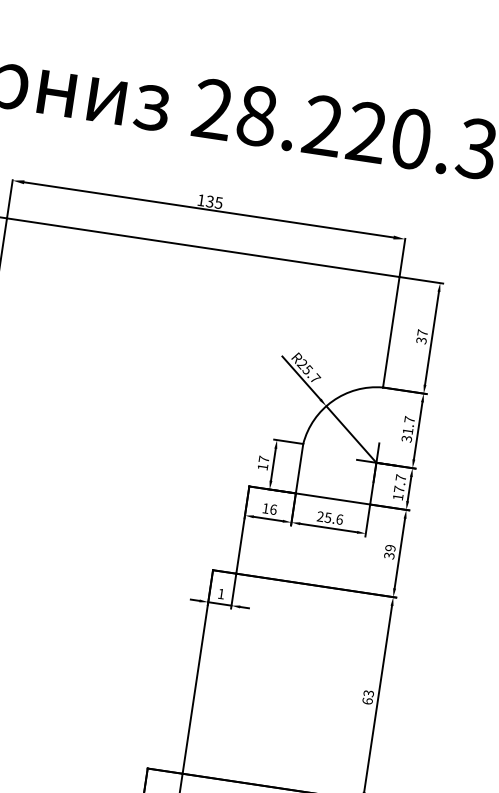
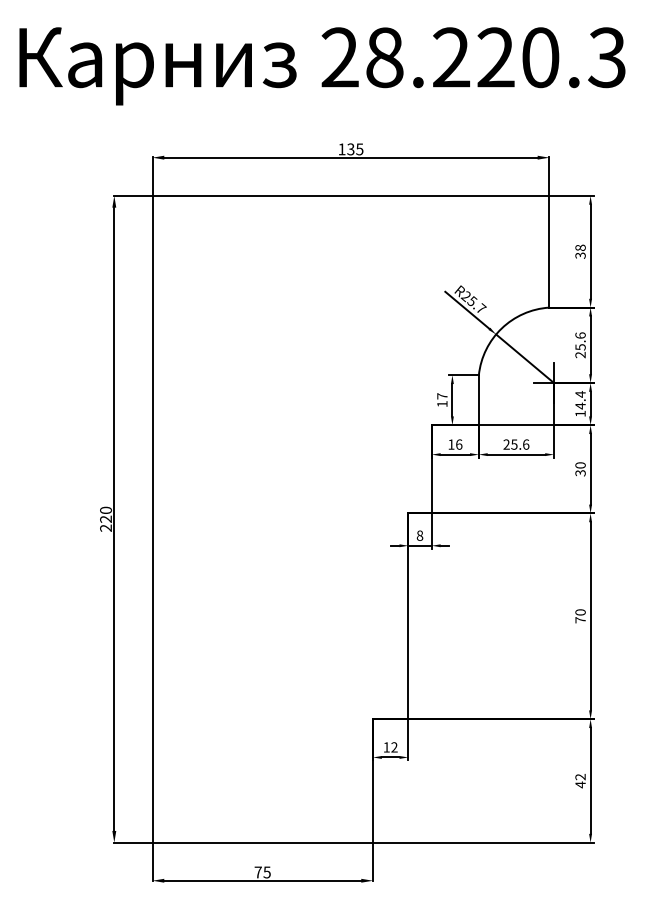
text: (422, 332) -> (580, 247), 37 -> 38
text: (408, 429) -> (580, 345), 31.7 -> 25.6
text: (400, 483) -> (580, 400), 17.7 -> 14.4
text: (390, 548) -> (580, 465), 39 -> 30
text: (220, 593) -> (419, 535), 1 -> 8
text: (368, 697) -> (580, 616), 63 -> 70

